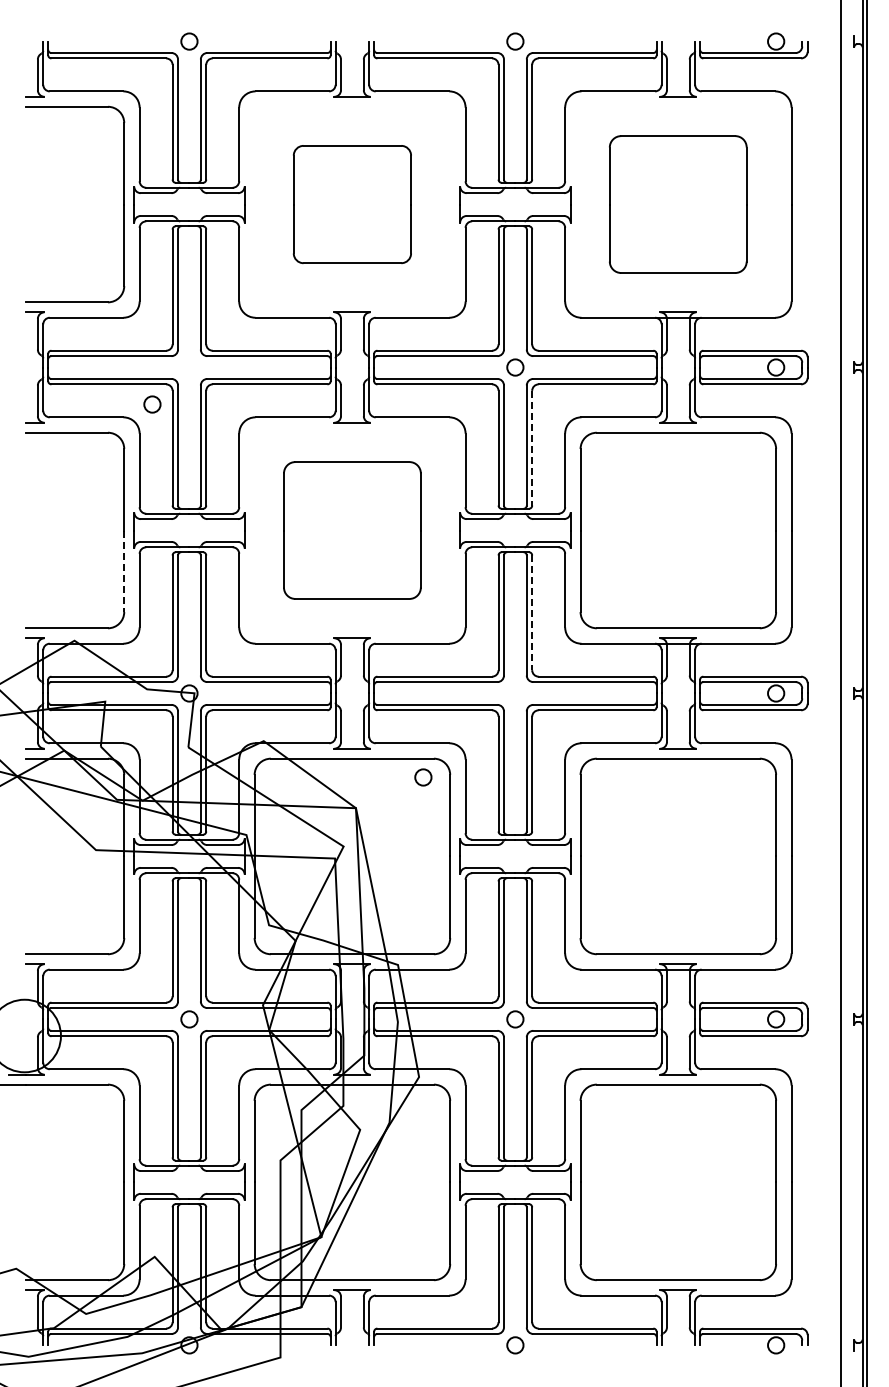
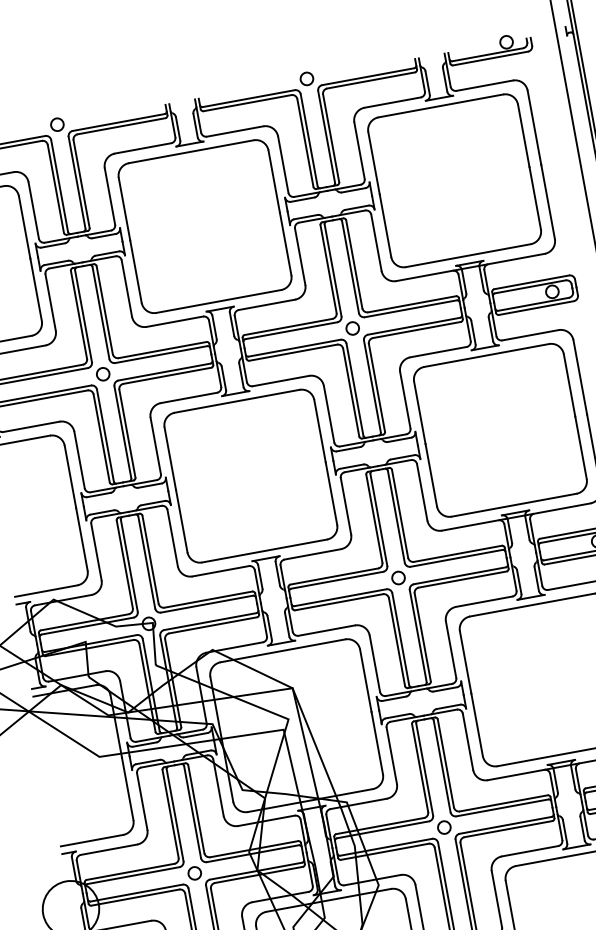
part: (352, 204) -> (205, 226), size x1.67
part: (677, 204) -> (453, 180), size x1.43
circle: (152, 404) -> (103, 374), moved
line: (532, 448) -> (377, 388), dashed -> solid
part: (352, 530) -> (250, 476), size x1.43
line: (124, 571) -> (82, 539), dashed -> solid
line: (532, 613) -> (400, 514), dashed -> solid
circle: (423, 777) -> (398, 578), moved

